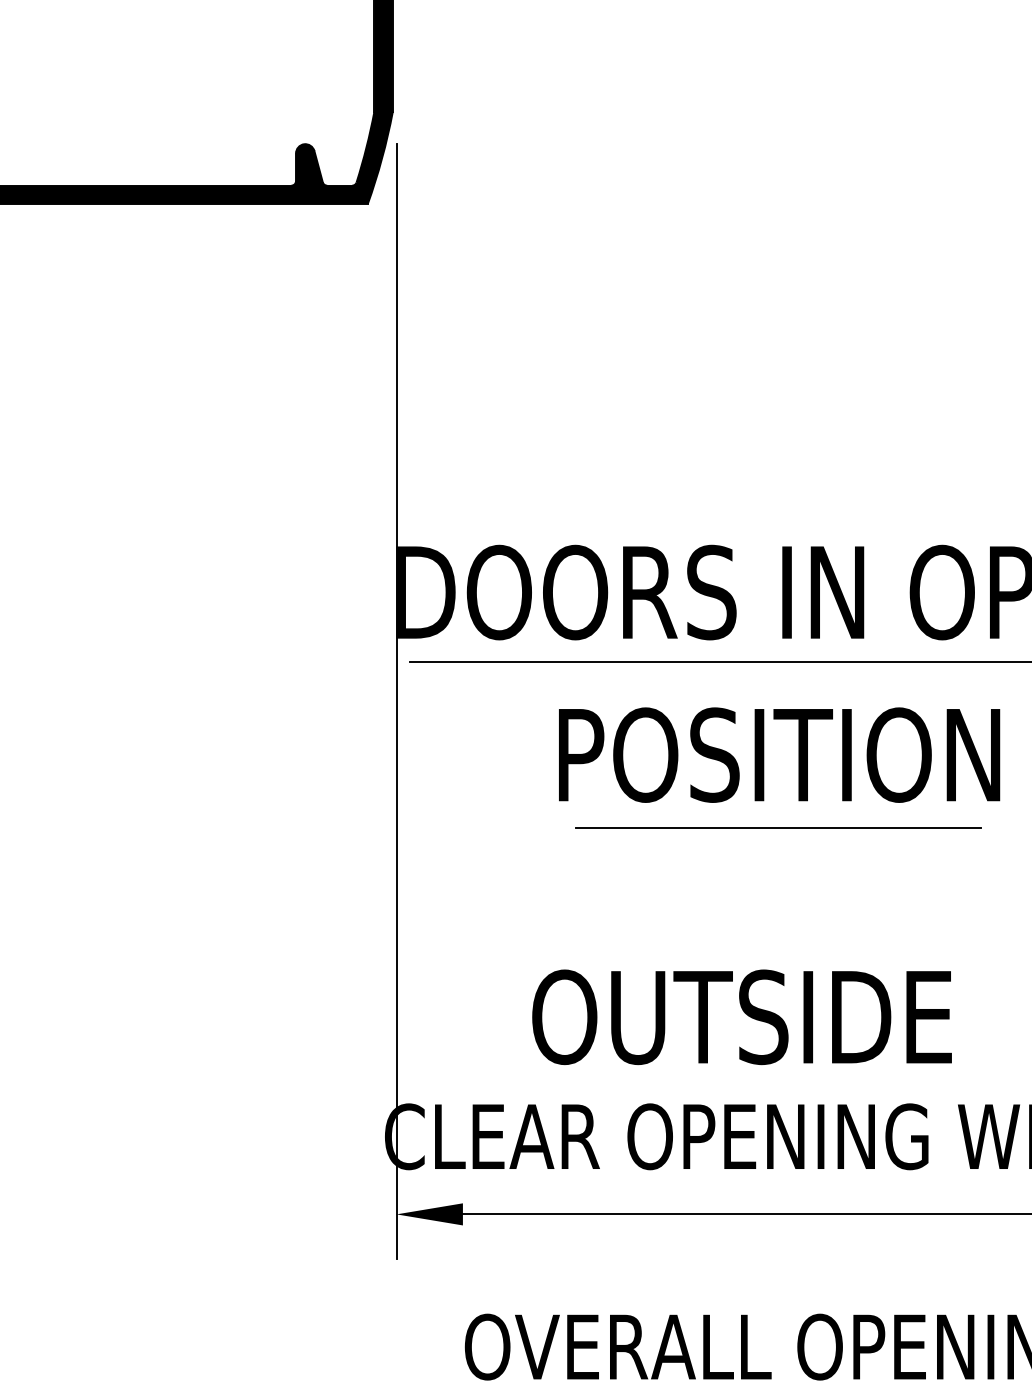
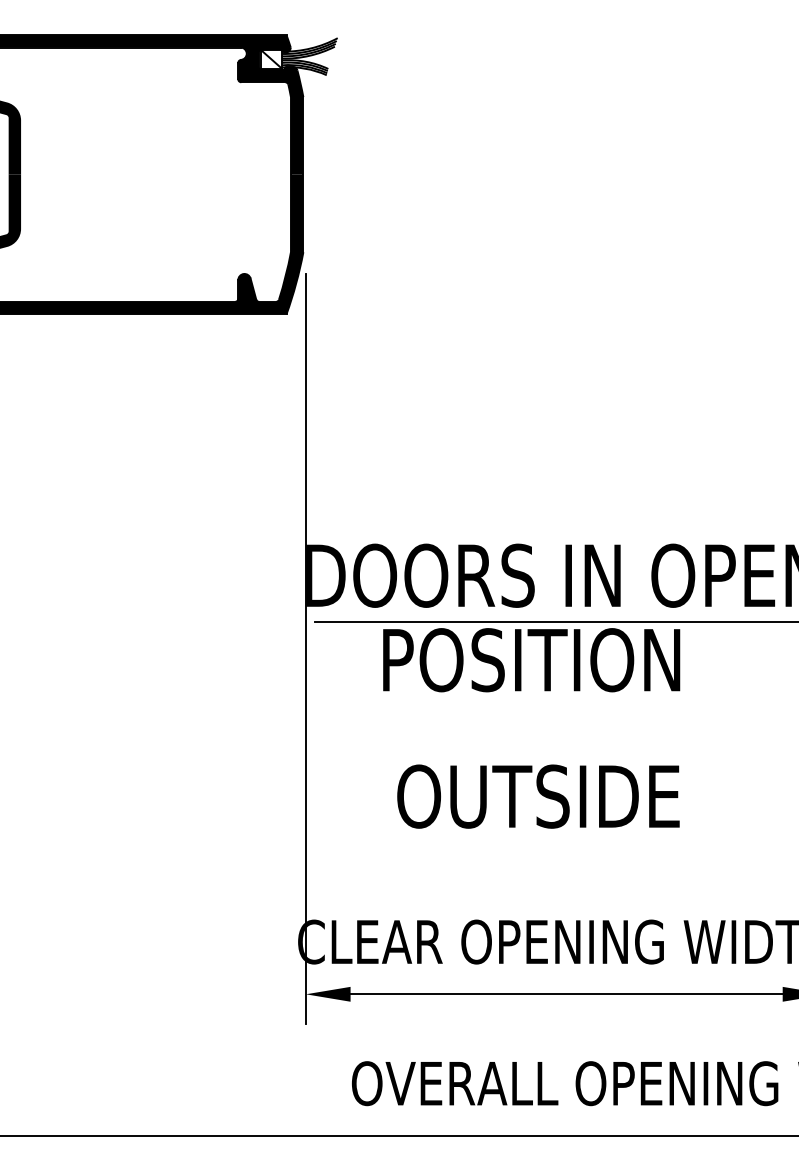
text: (779, 755) -> (531, 660), moved
line: (777, 828) -> (562, 734), removed
text: (742, 1017) -> (538, 796), moved

